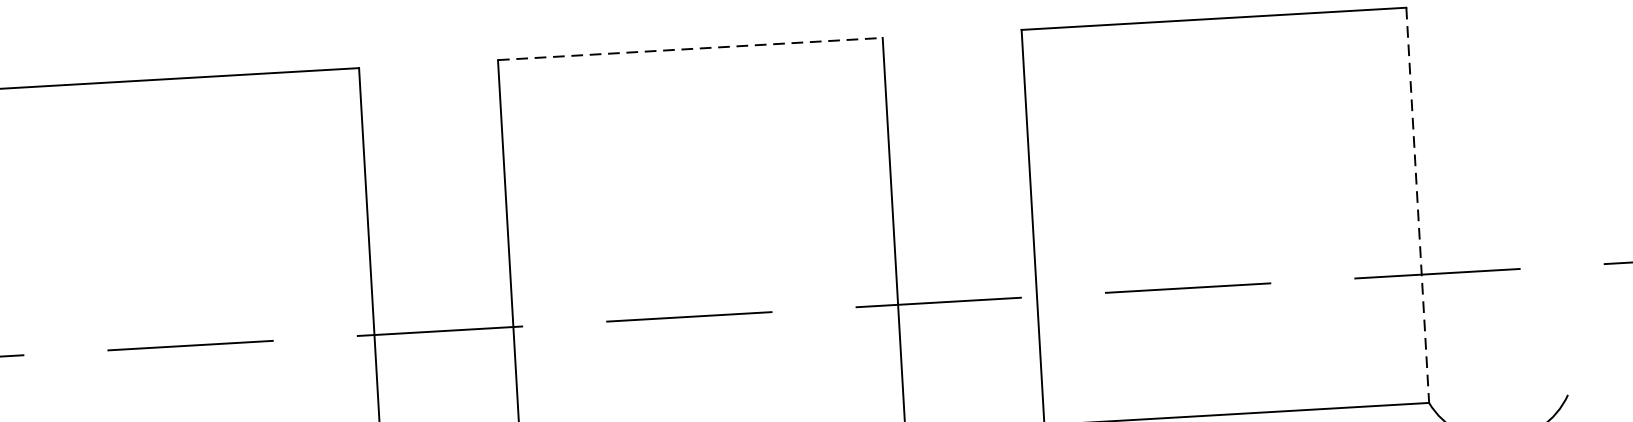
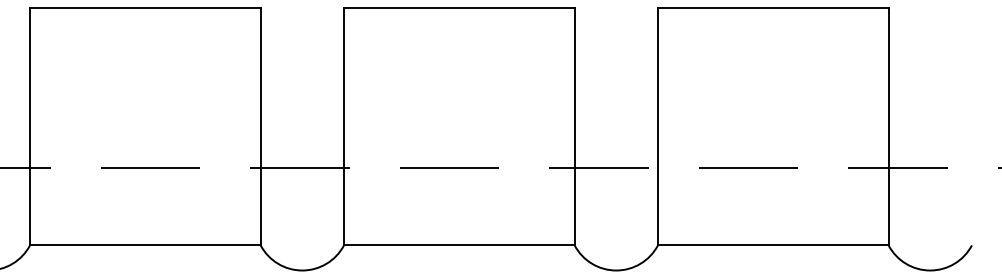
line: (690, 49) -> (459, 8), dashed -> solid
line: (1417, 206) -> (888, 127), dashed -> solid

